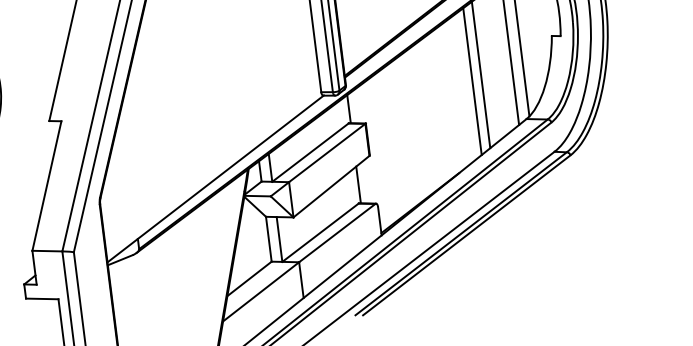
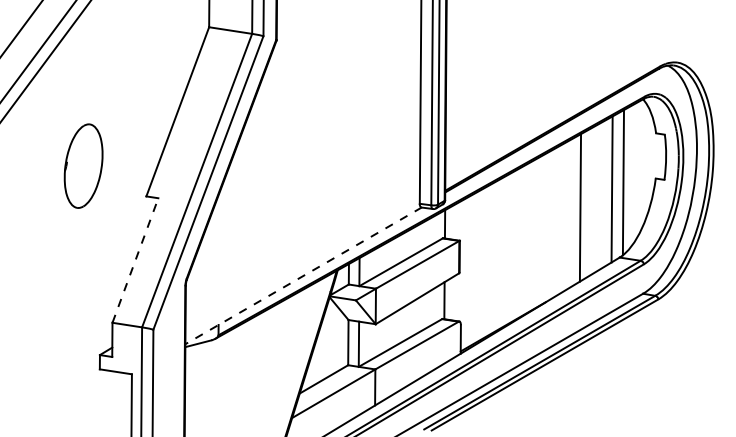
line: (471, 81) -> (570, 213), removed
line: (215, 178) -> (303, 275), solid -> dashed
line: (46, 186) -> (135, 260), solid -> dashed

